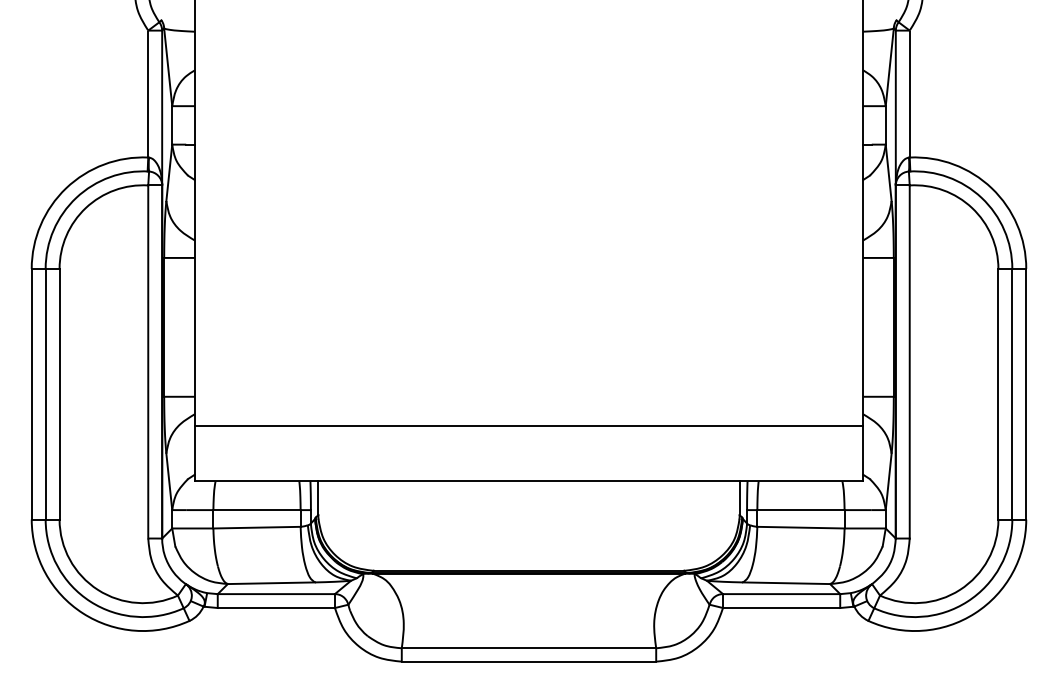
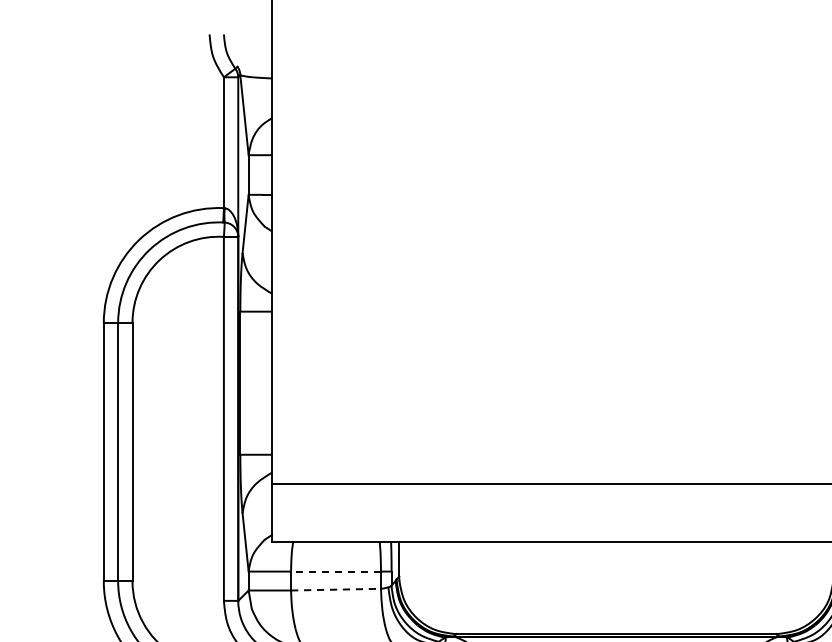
line: (257, 510) -> (336, 571), solid -> dashed
line: (257, 527) -> (336, 589), solid -> dashed

